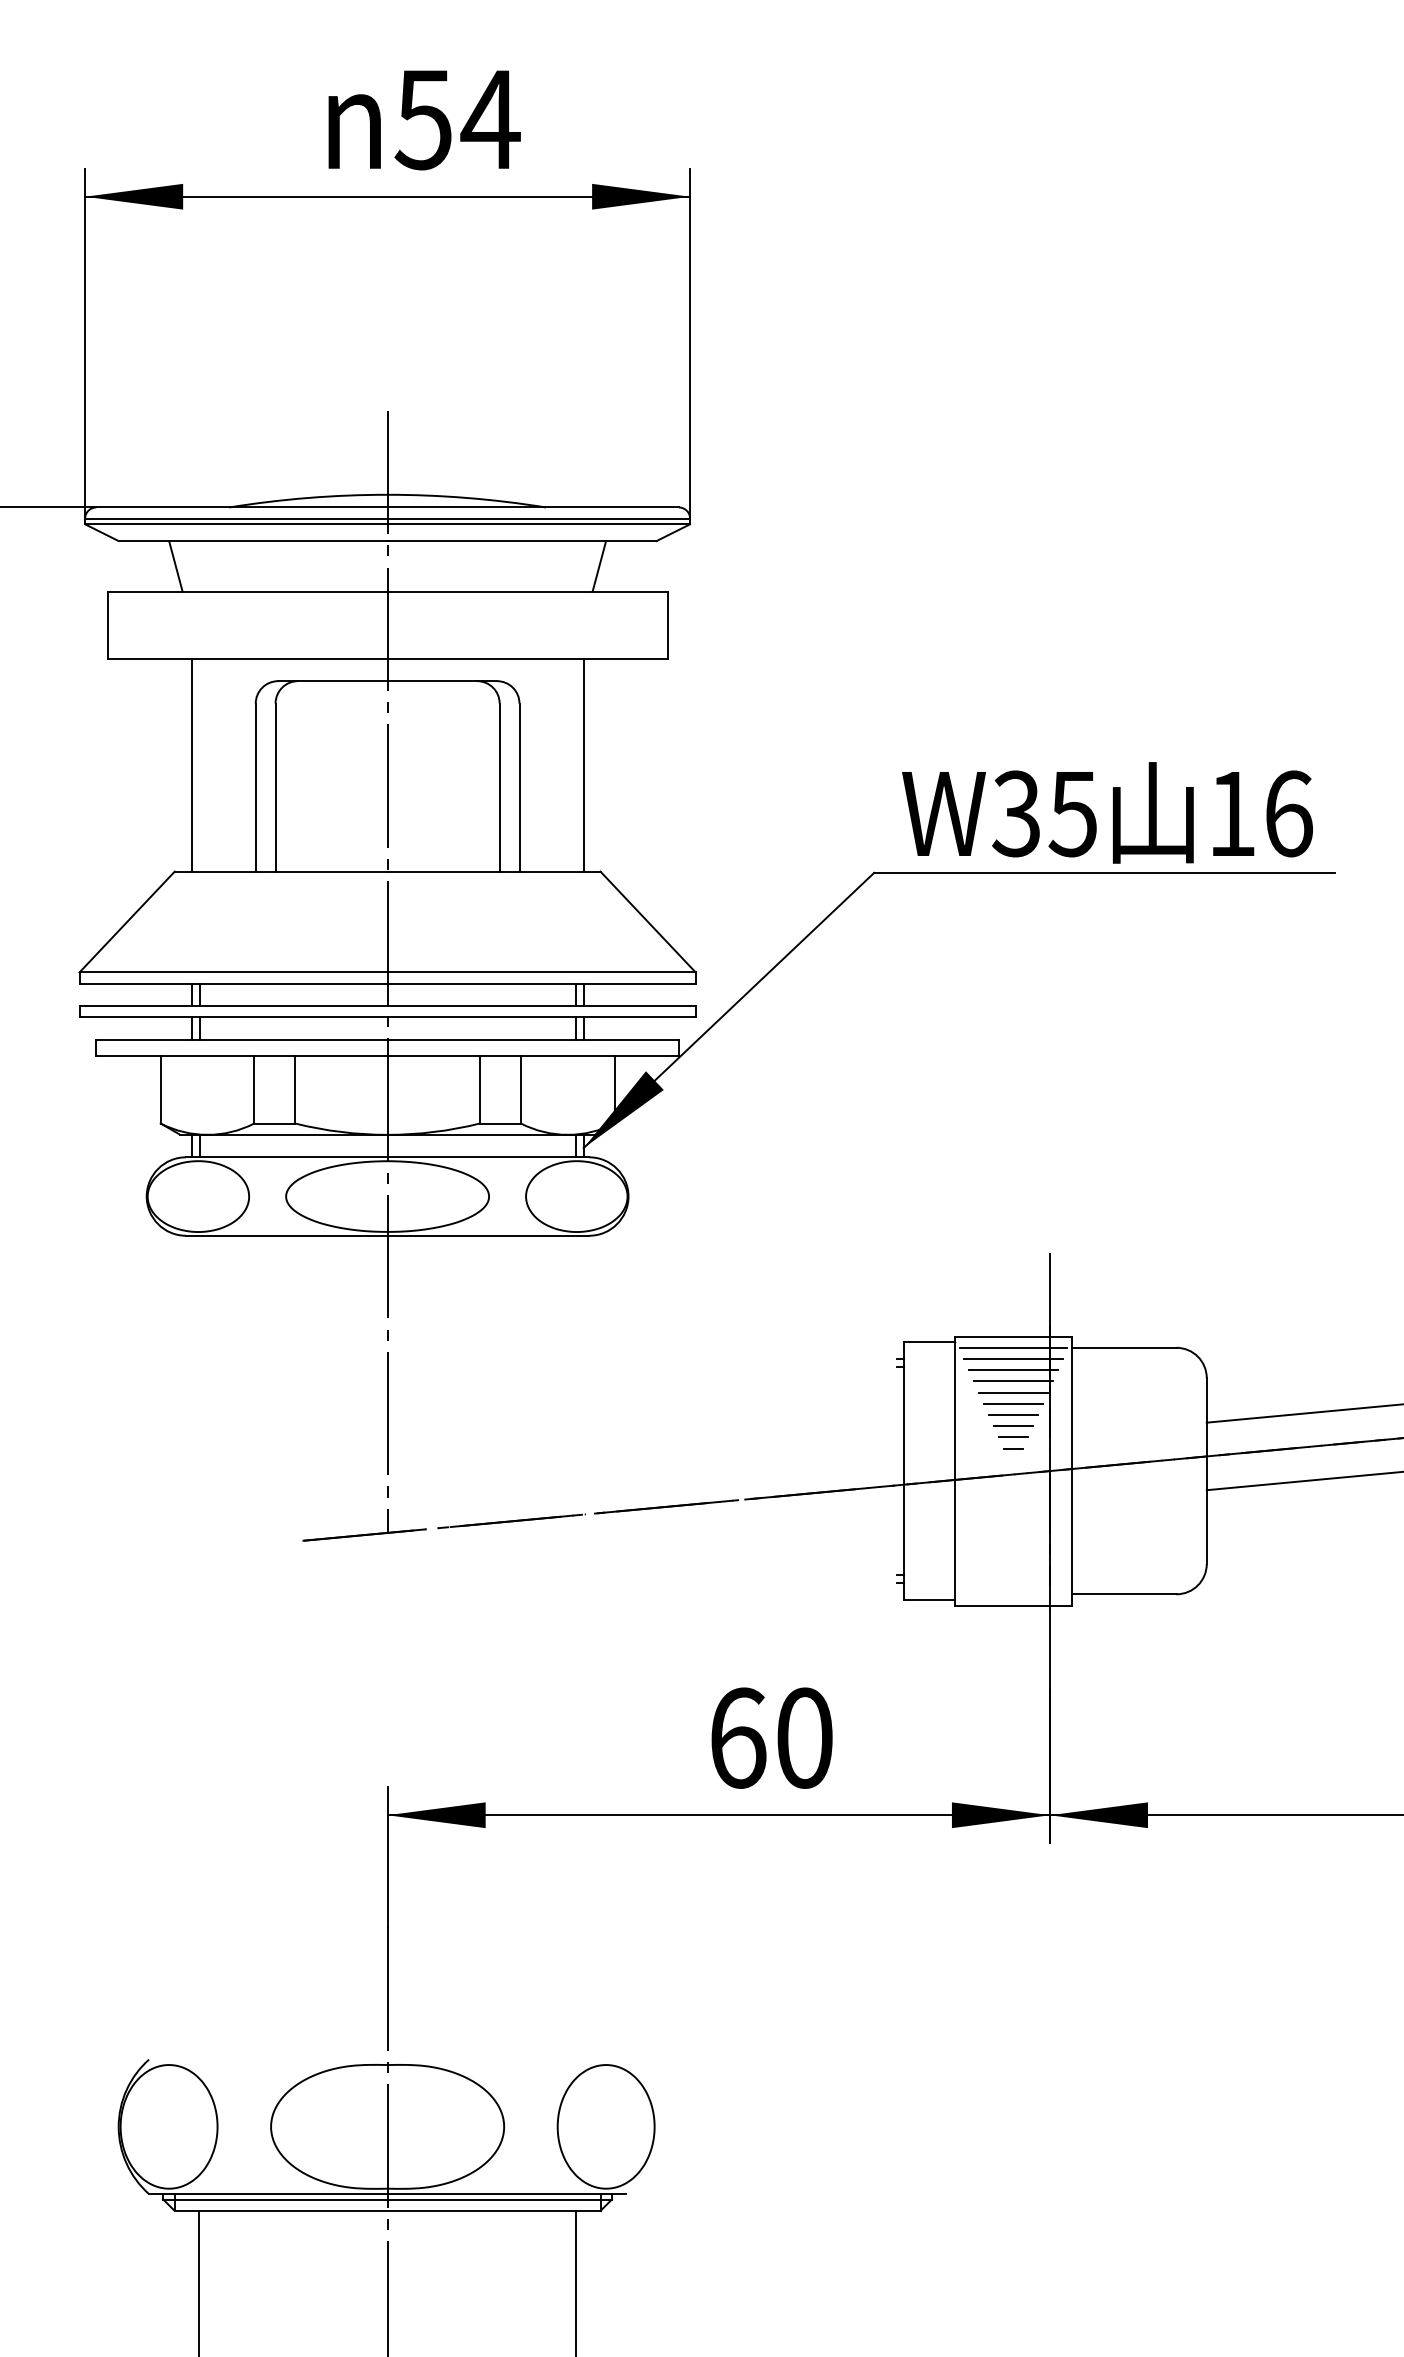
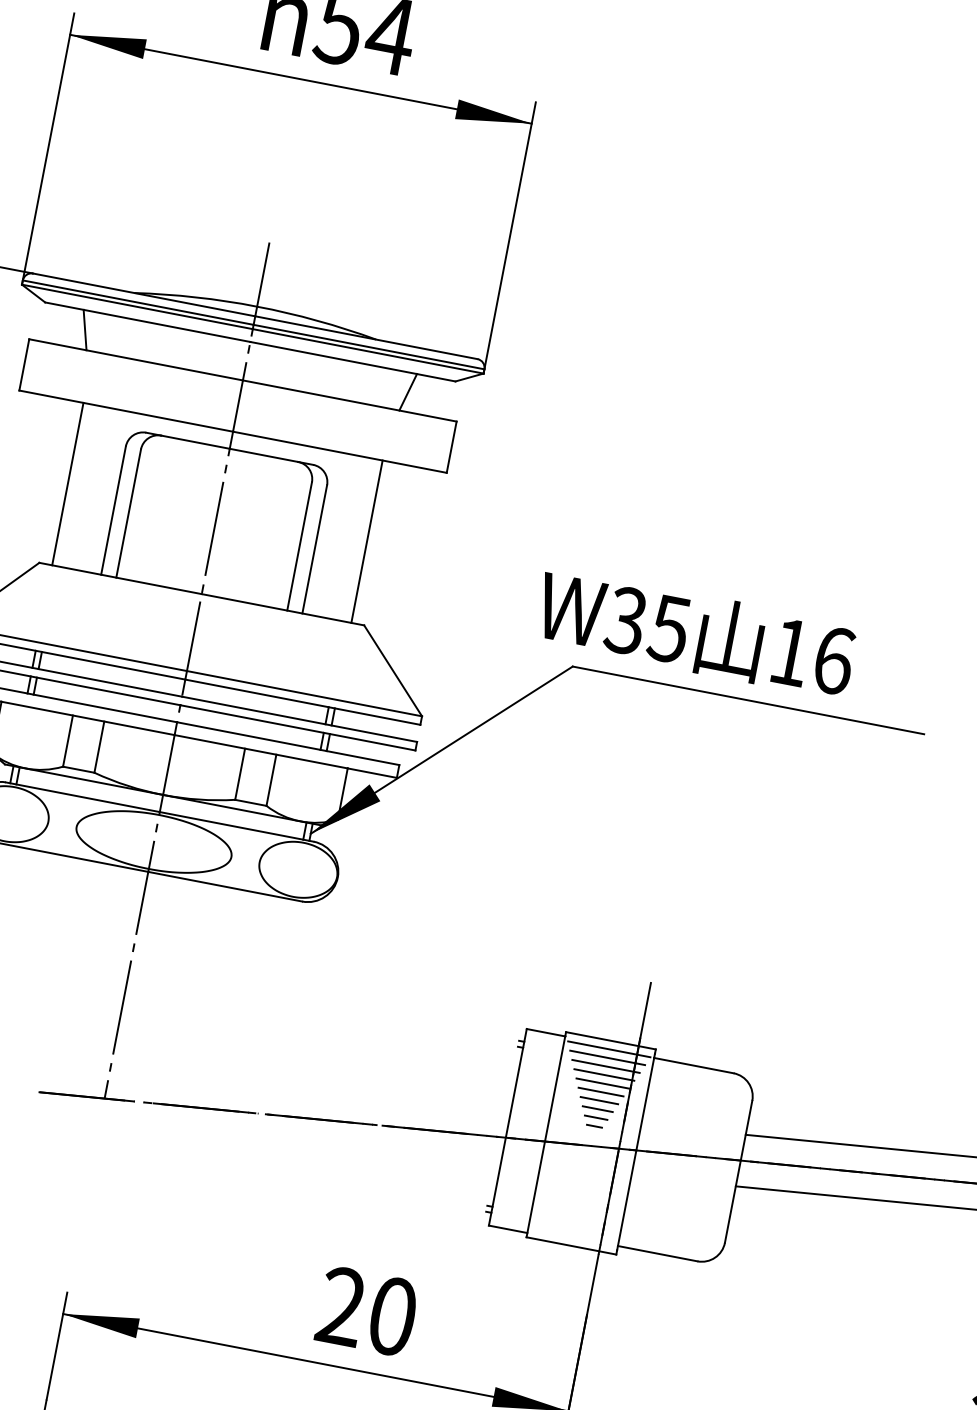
text: (1107, 812) -> (695, 632), moved
text: (738, 1737) -> (342, 1306), 60 -> 20

